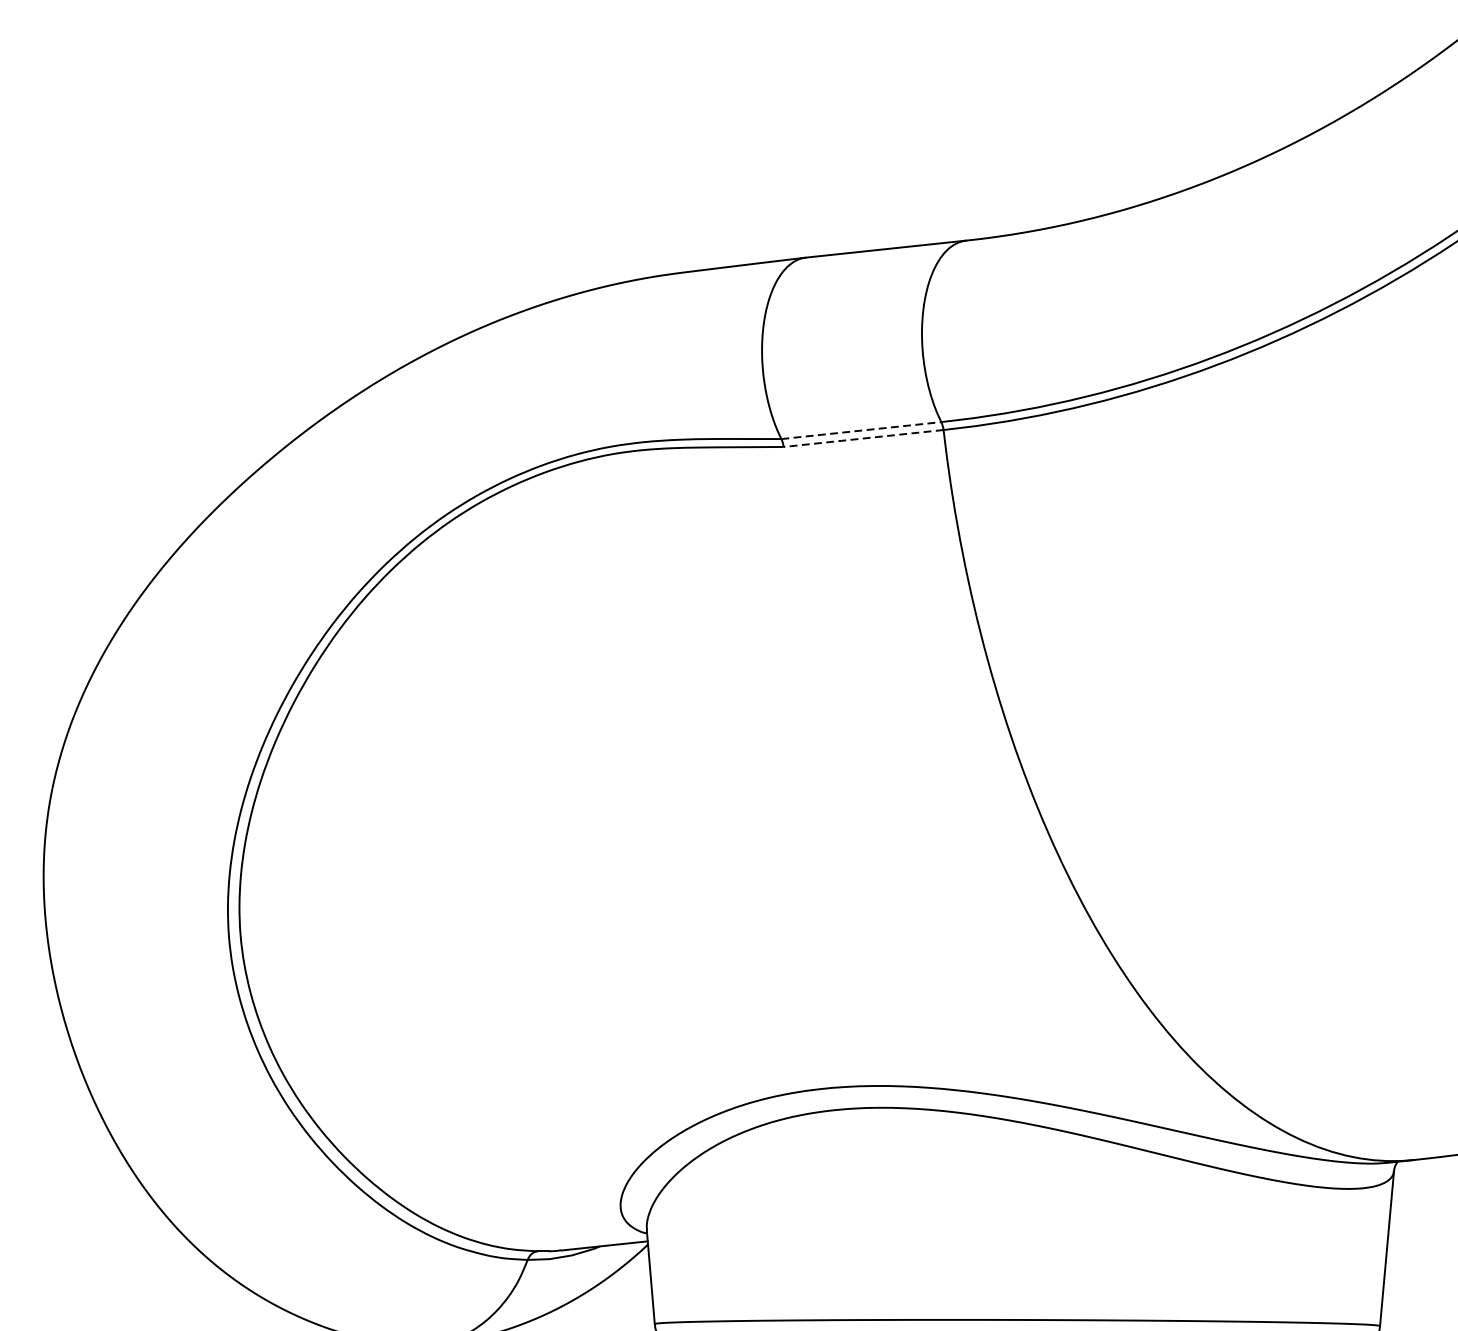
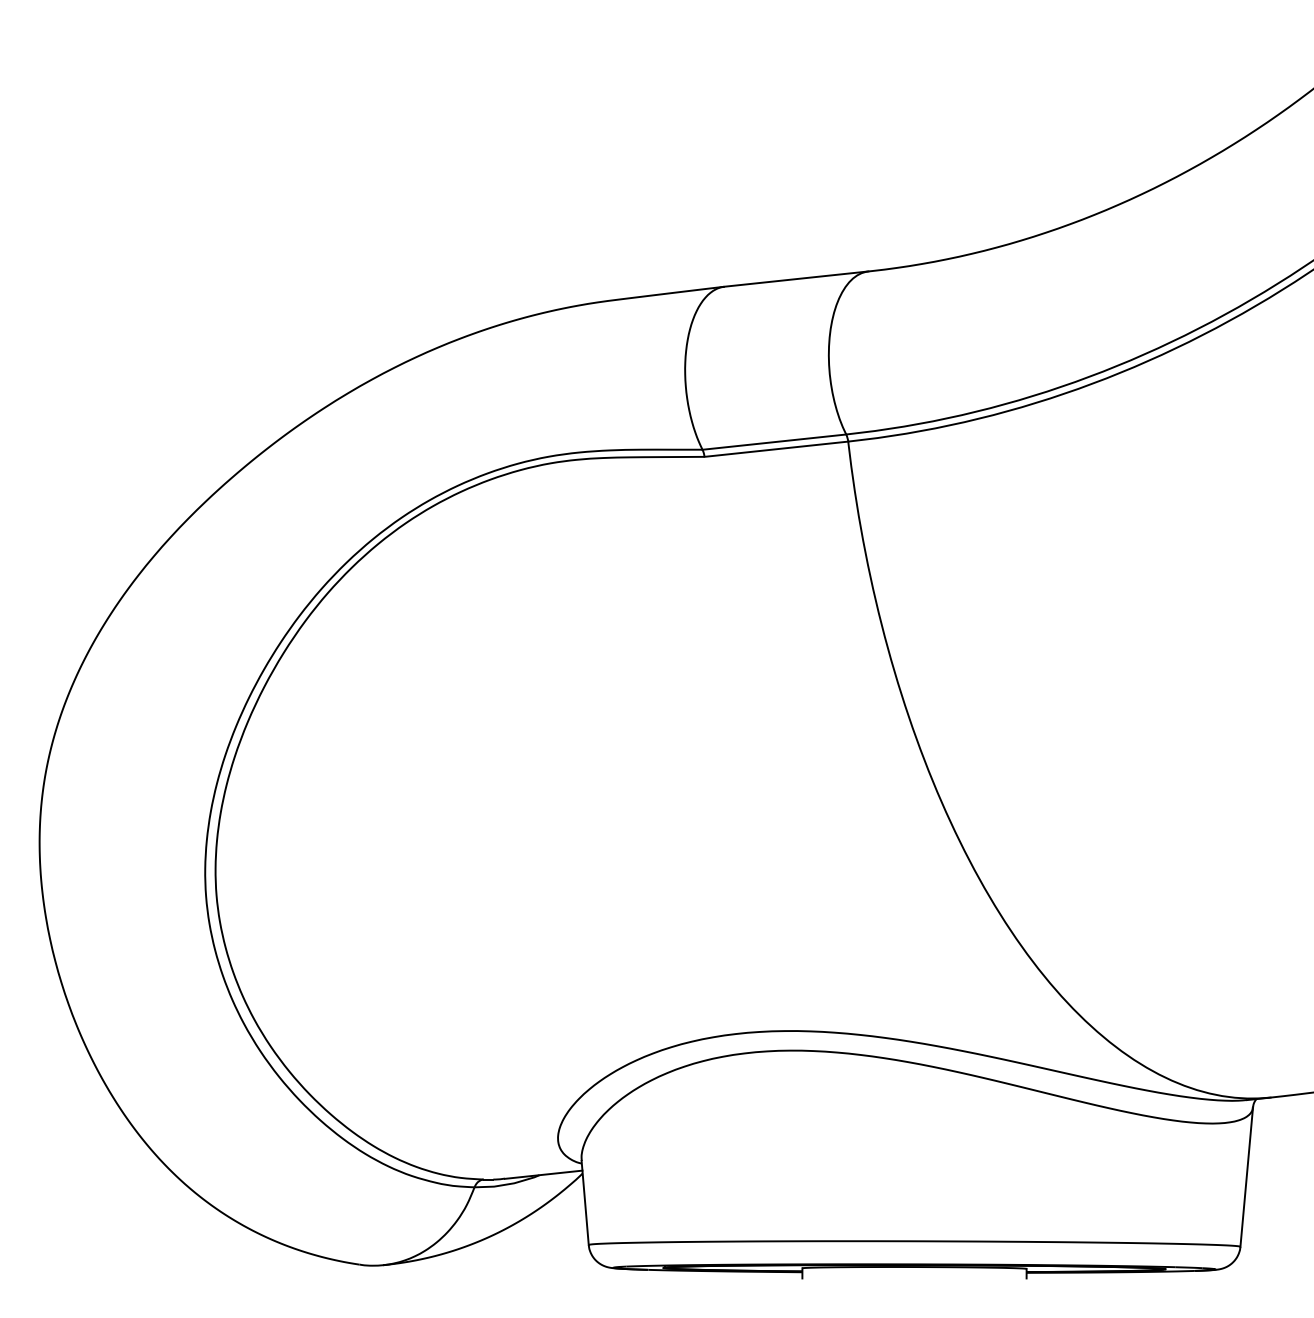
line: (861, 431) -> (774, 442), dashed -> solid
line: (862, 438) -> (775, 449), dashed -> solid

